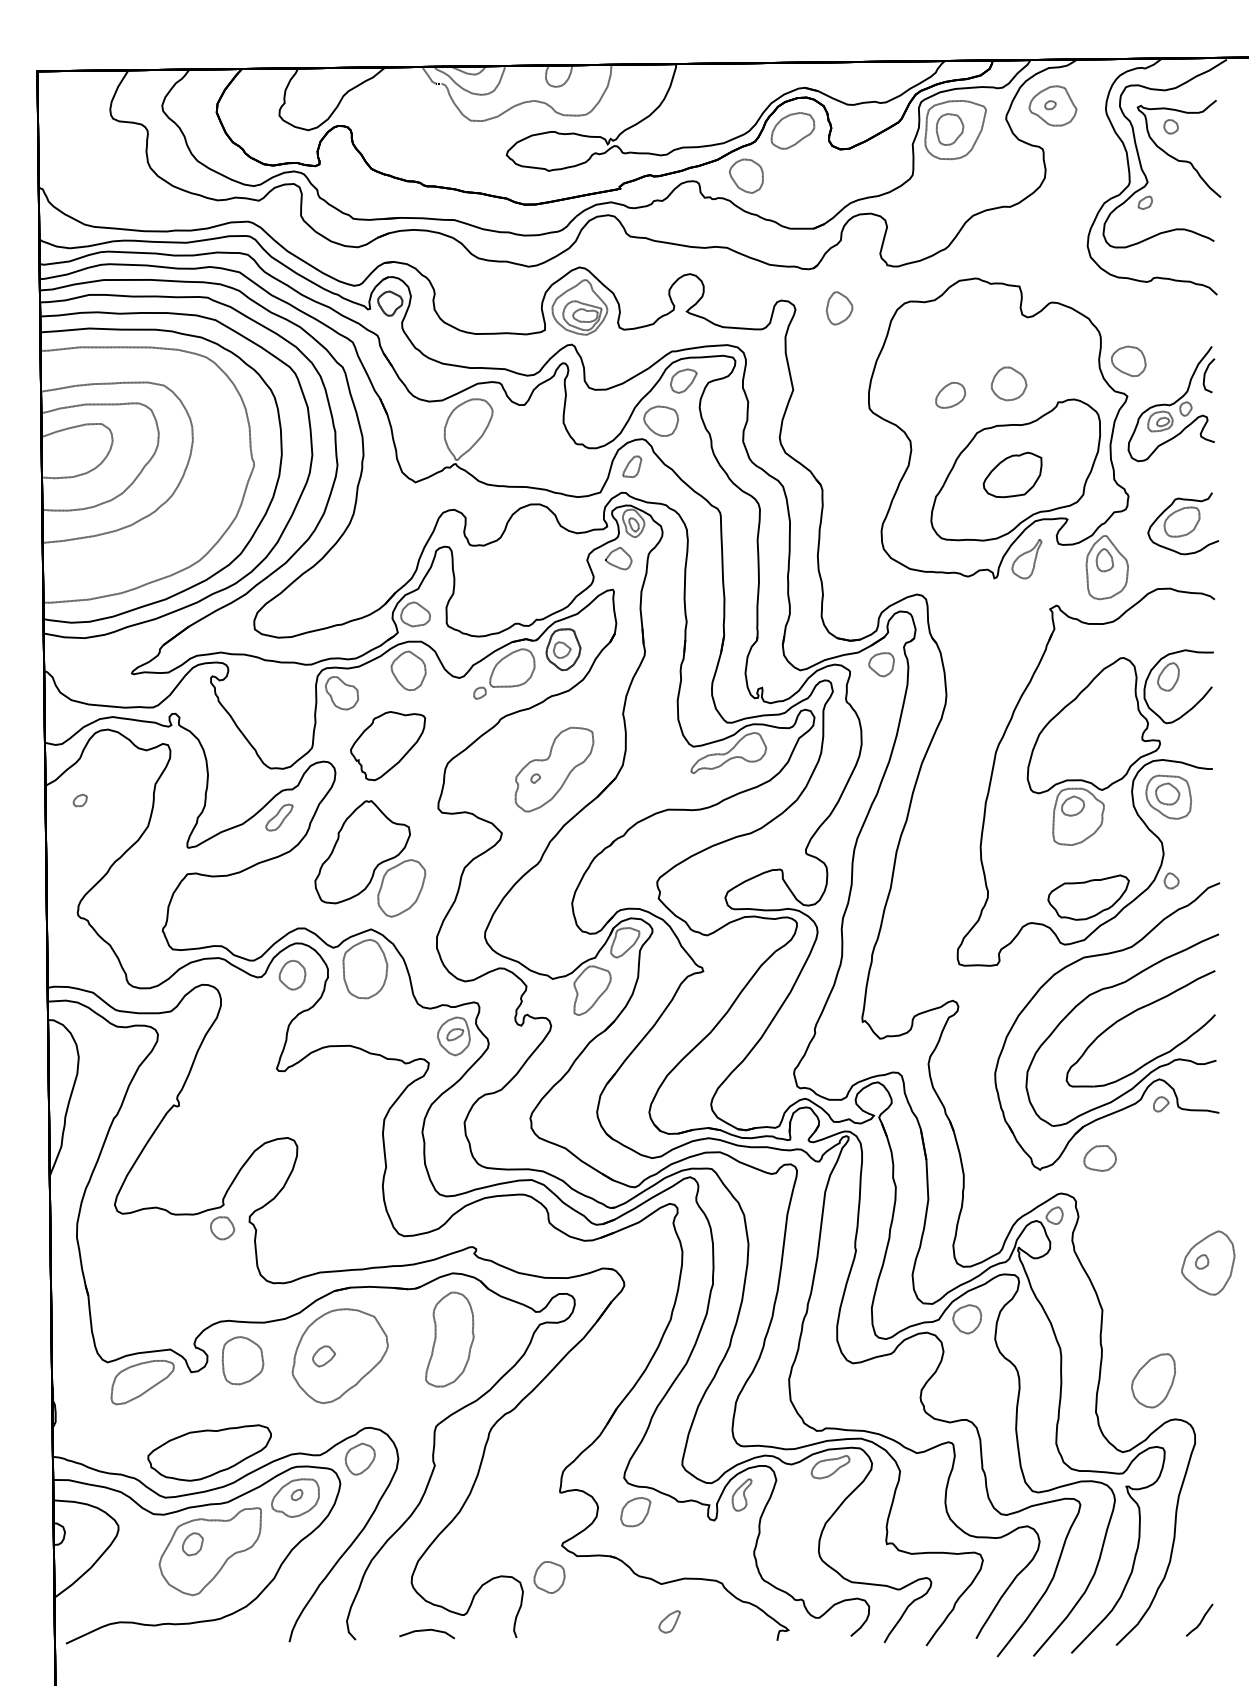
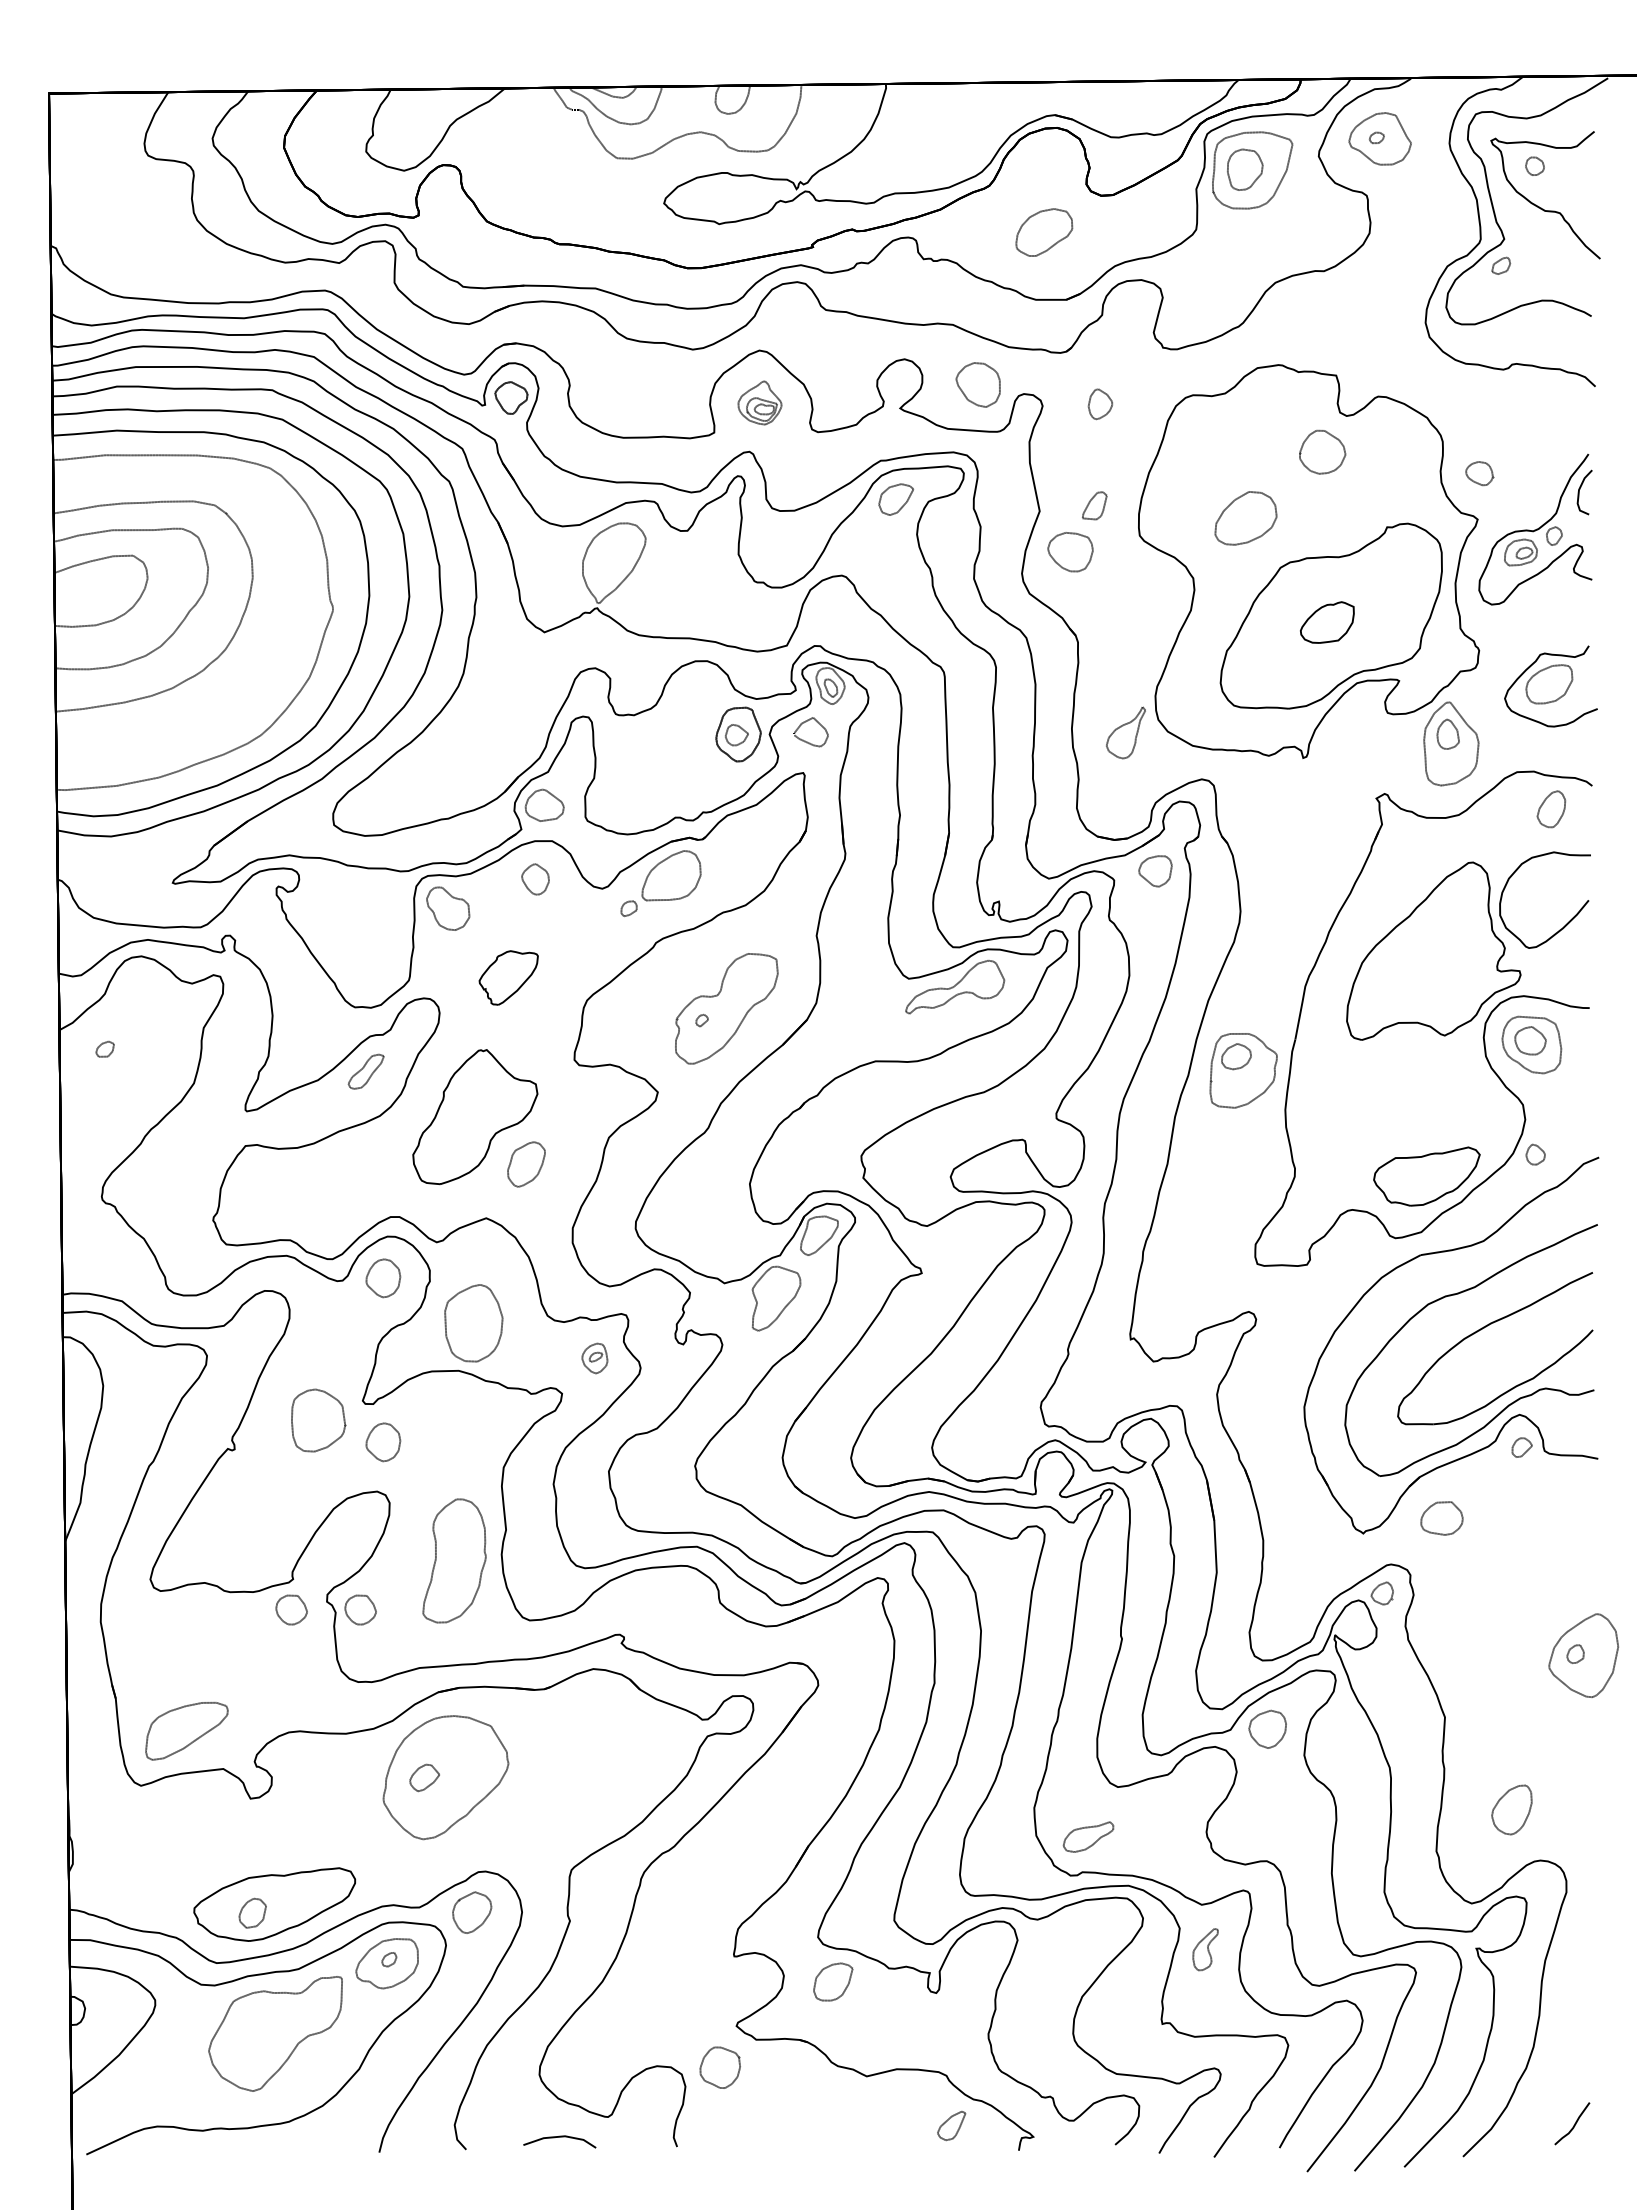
part: (793, 130) -> (1044, 232), moved
part: (745, 175) -> (977, 384), moved
part: (579, 307) -> (759, 402), size x0.6
part: (839, 308) -> (1100, 404), size x0.7
part: (1128, 361) -> (1479, 473), size x0.6
part: (1009, 383) -> (1322, 451), moved
part: (950, 394) -> (1245, 517), size x1.6
part: (661, 421) -> (1070, 552), moved
part: (632, 466) -> (1094, 505), moved
part: (1012, 474) -> (1327, 622), size x0.7
part: (1026, 558) -> (1125, 732), moved
part: (563, 649) -> (738, 734), moved
part: (408, 670) -> (535, 879), size x0.6
part: (1168, 677) -> (1551, 809), moved
part: (388, 745) -> (508, 977), size x0.6
part: (1078, 816) -> (1243, 1070), moved
part: (401, 888) -> (526, 1164), size x0.6
part: (365, 969) -> (473, 1323), moved
part: (453, 1036) -> (594, 1358), size x0.6
part: (292, 1100) -> (383, 1442), added
part: (275, 1227) -> (360, 1609), added
part: (449, 1339) -> (454, 1560), moved
part: (243, 1360) -> (318, 1420), moved
part: (1153, 1380) -> (1511, 1809), size x0.7
part: (142, 1382) -> (186, 1731), moved
part: (830, 1466) -> (1088, 1836), moved
part: (741, 1494) -> (1205, 1949), moved
part: (192, 1543) -> (252, 1912), moved
part: (669, 1622) -> (951, 2126), moved

